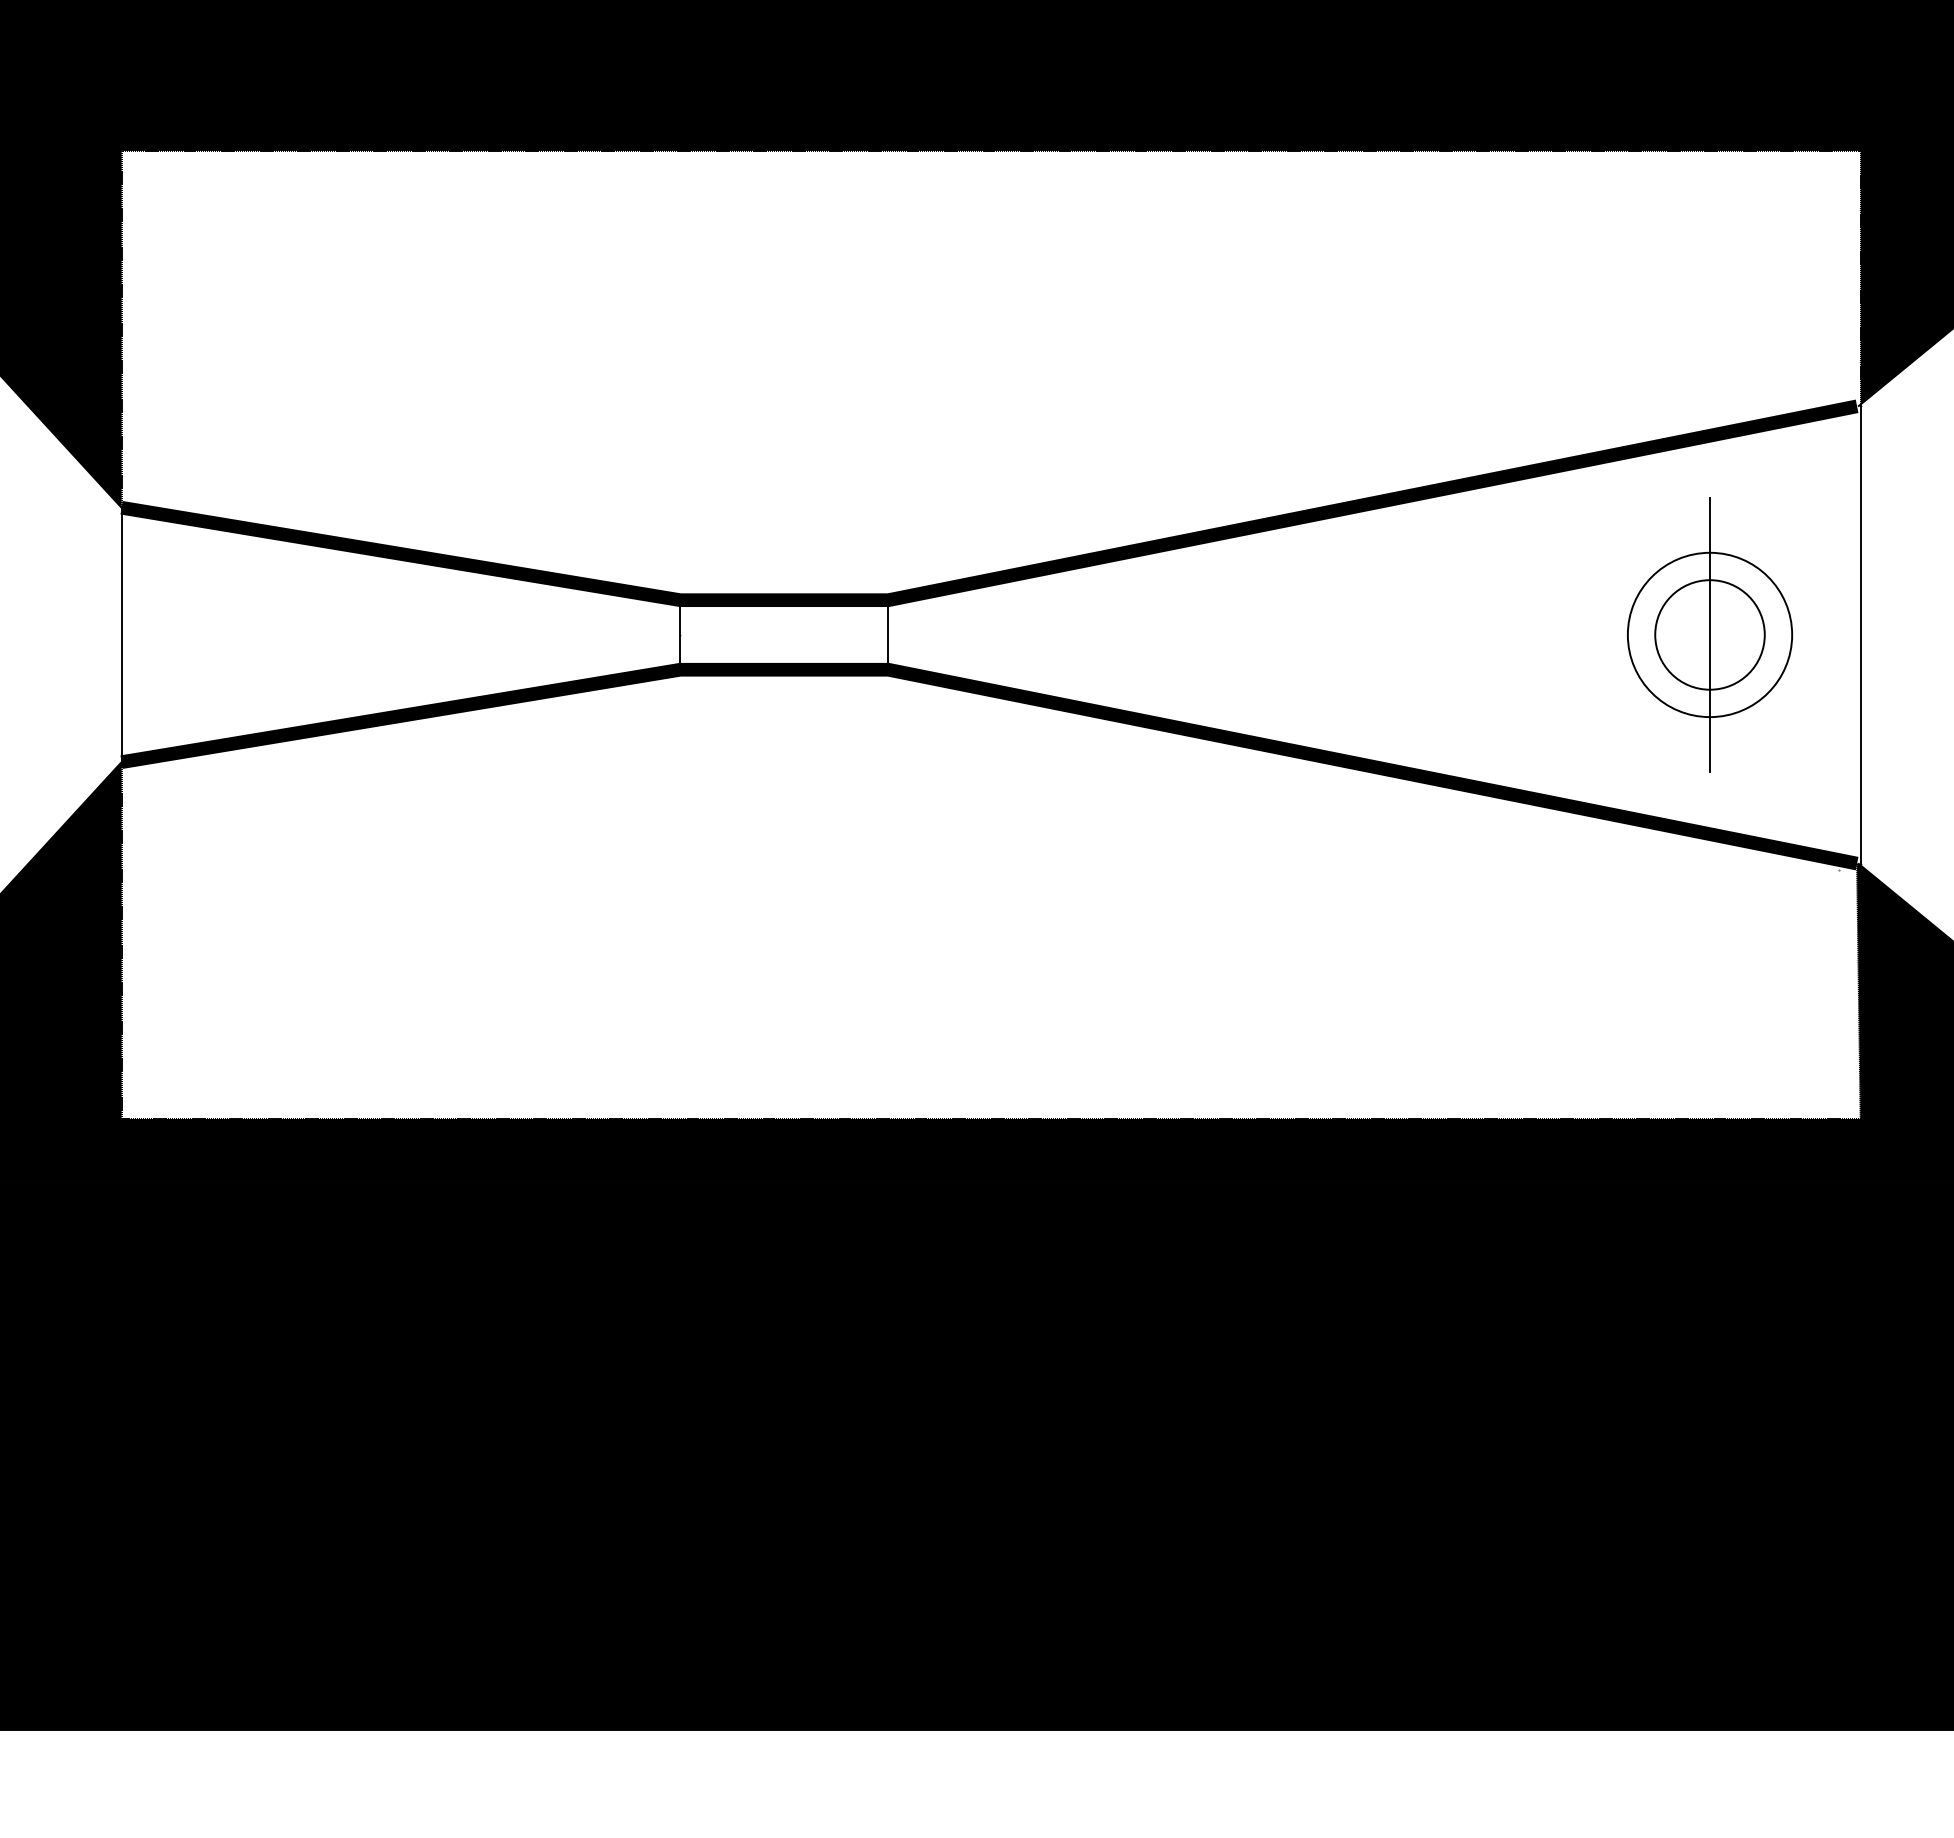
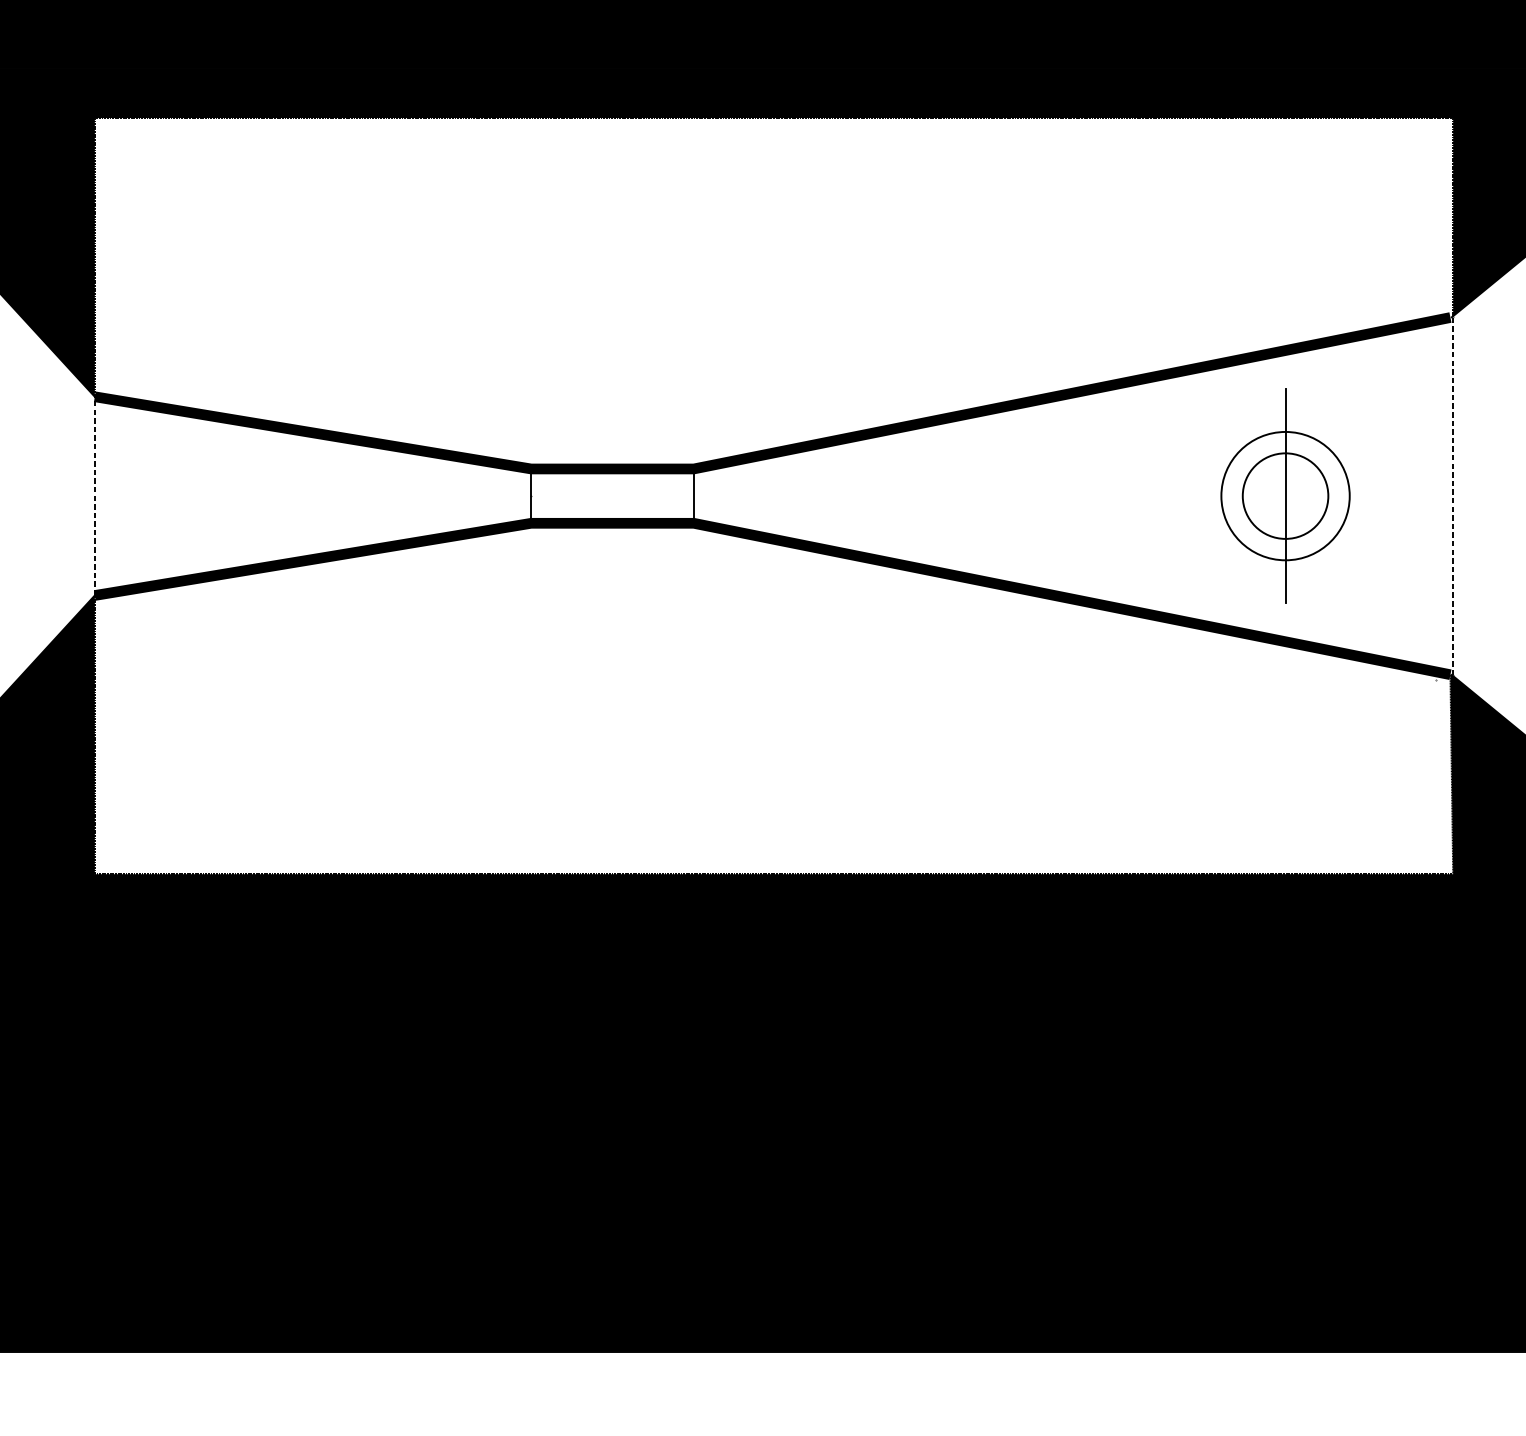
line: (121, 634) -> (94, 495), solid -> dashed
part: (1710, 634) -> (1285, 495), moved
line: (1860, 634) -> (1453, 495), solid -> dashed

